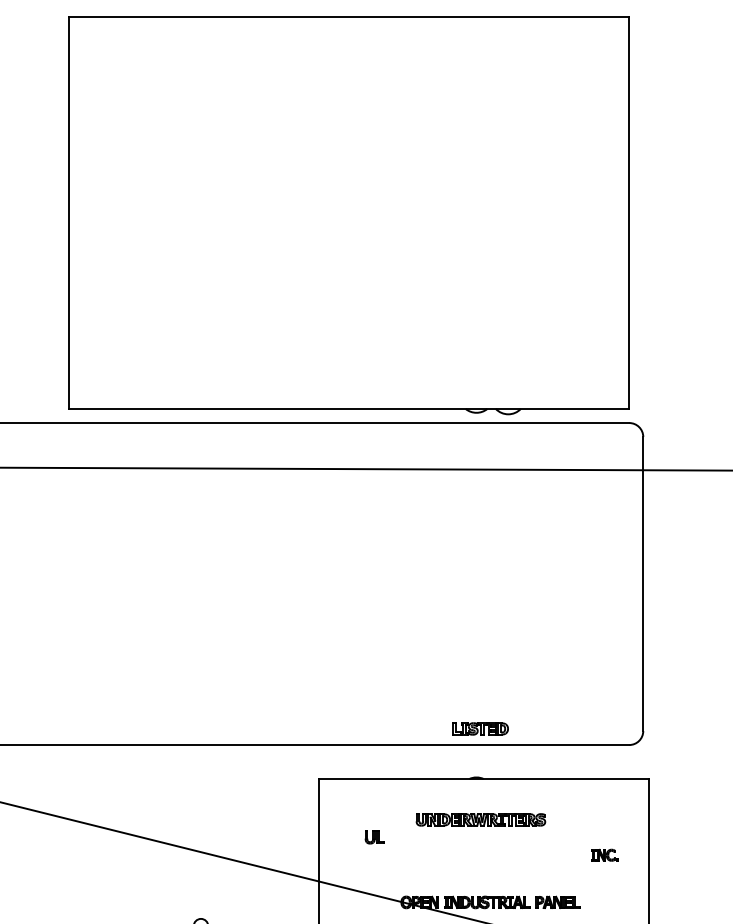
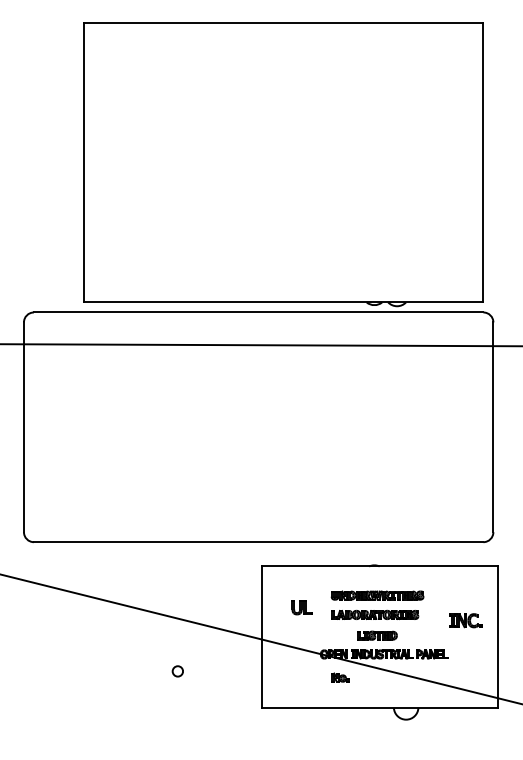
part: (480, 728) -> (377, 635), moved
part: (374, 836) -> (301, 607), size x1.43
part: (478, 846) -> (375, 614), added
part: (604, 854) -> (465, 620), size x1.67

